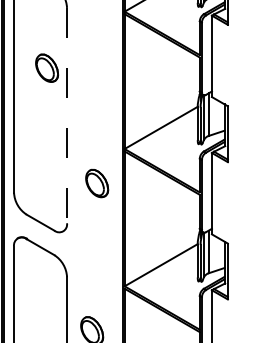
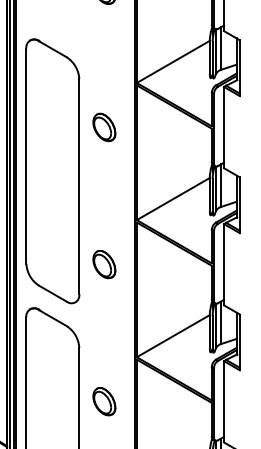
part: (47, 68) -> (104, 127), moved
line: (67, 115) -> (79, 186), dashed -> solid
part: (97, 183) -> (104, 264), moved

